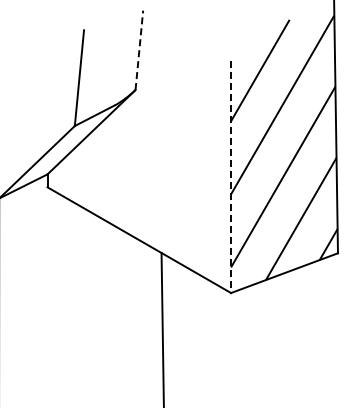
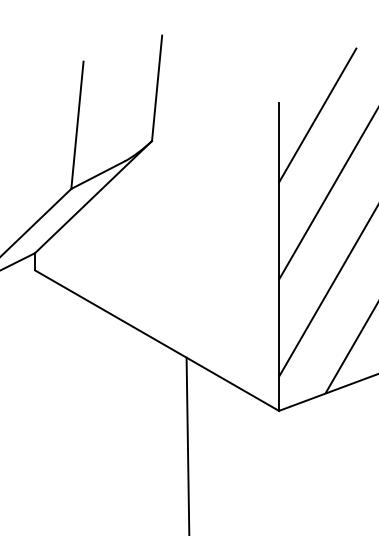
line: (139, 50) -> (157, 88), dashed -> solid
line: (231, 177) -> (279, 257), dashed -> solid

